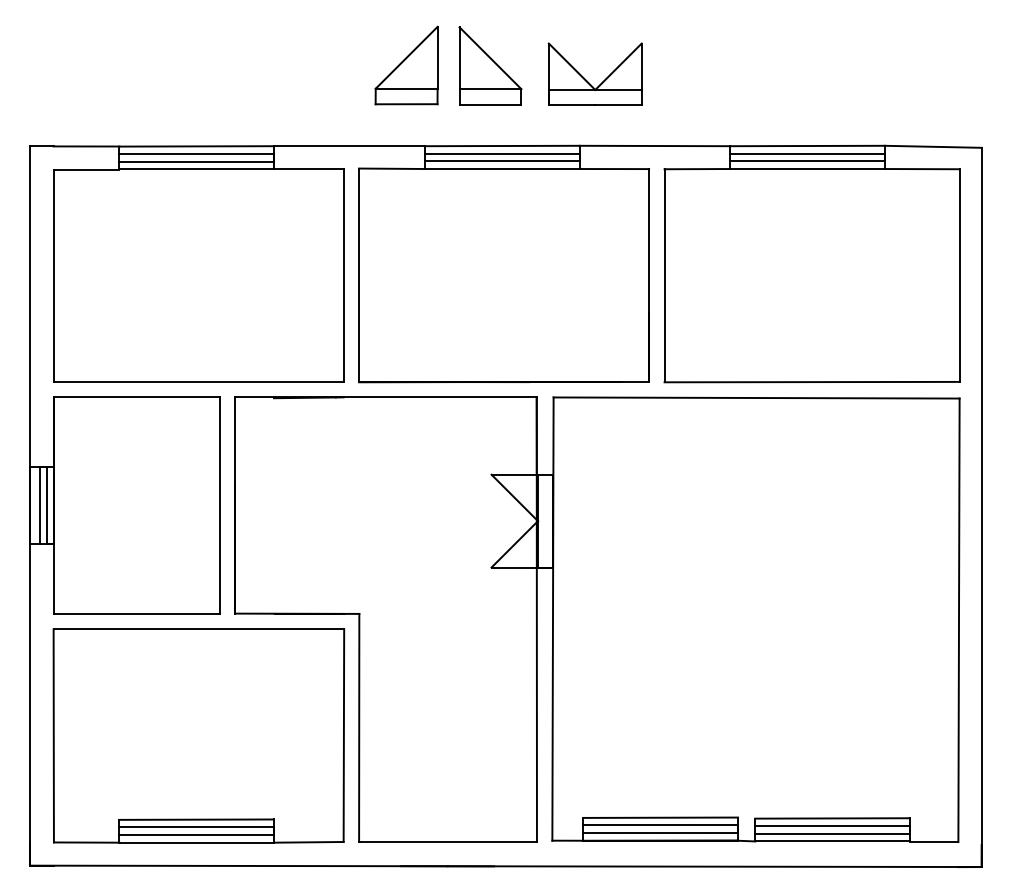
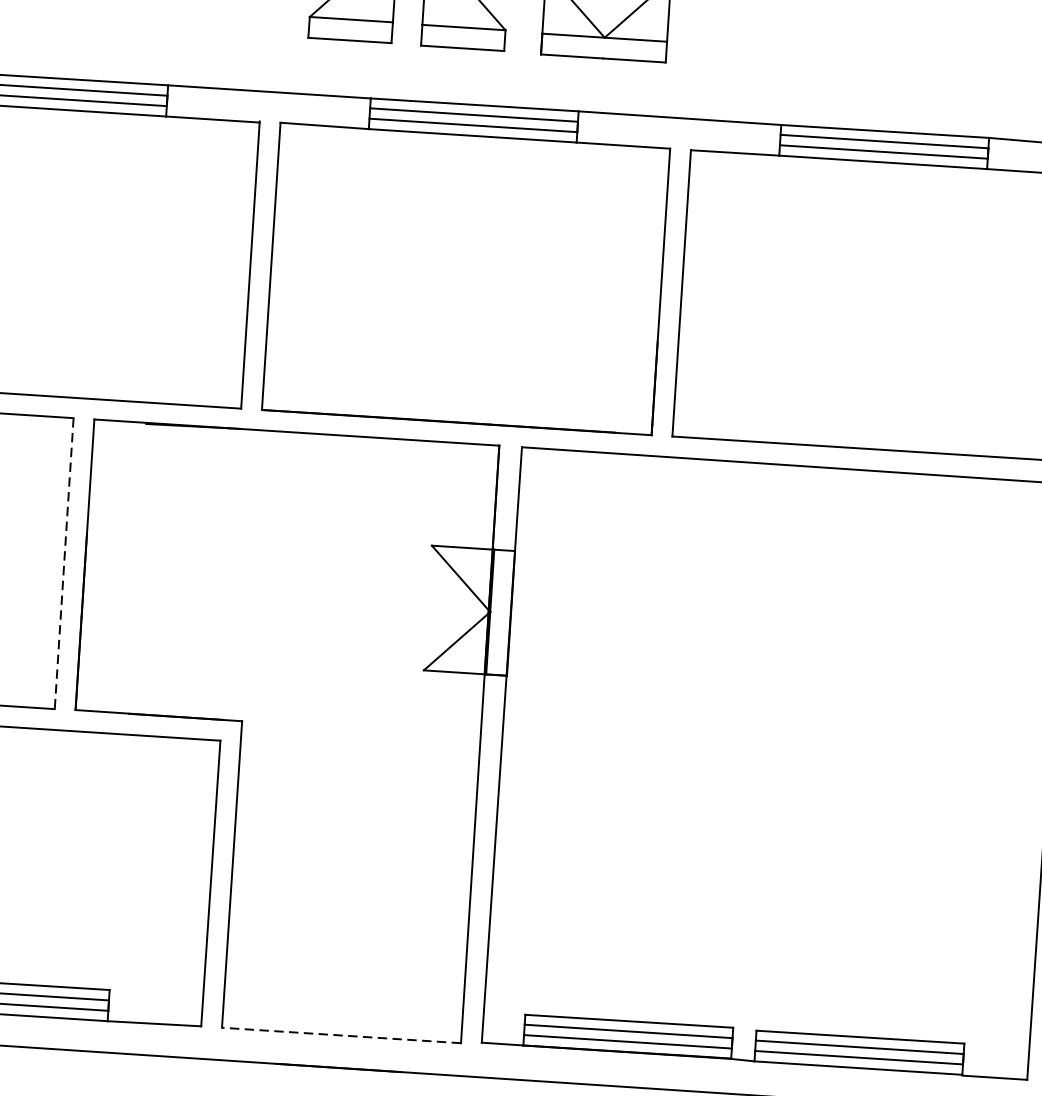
line: (219, 506) -> (63, 564), solid -> dashed
line: (448, 842) -> (342, 1036), solid -> dashed

